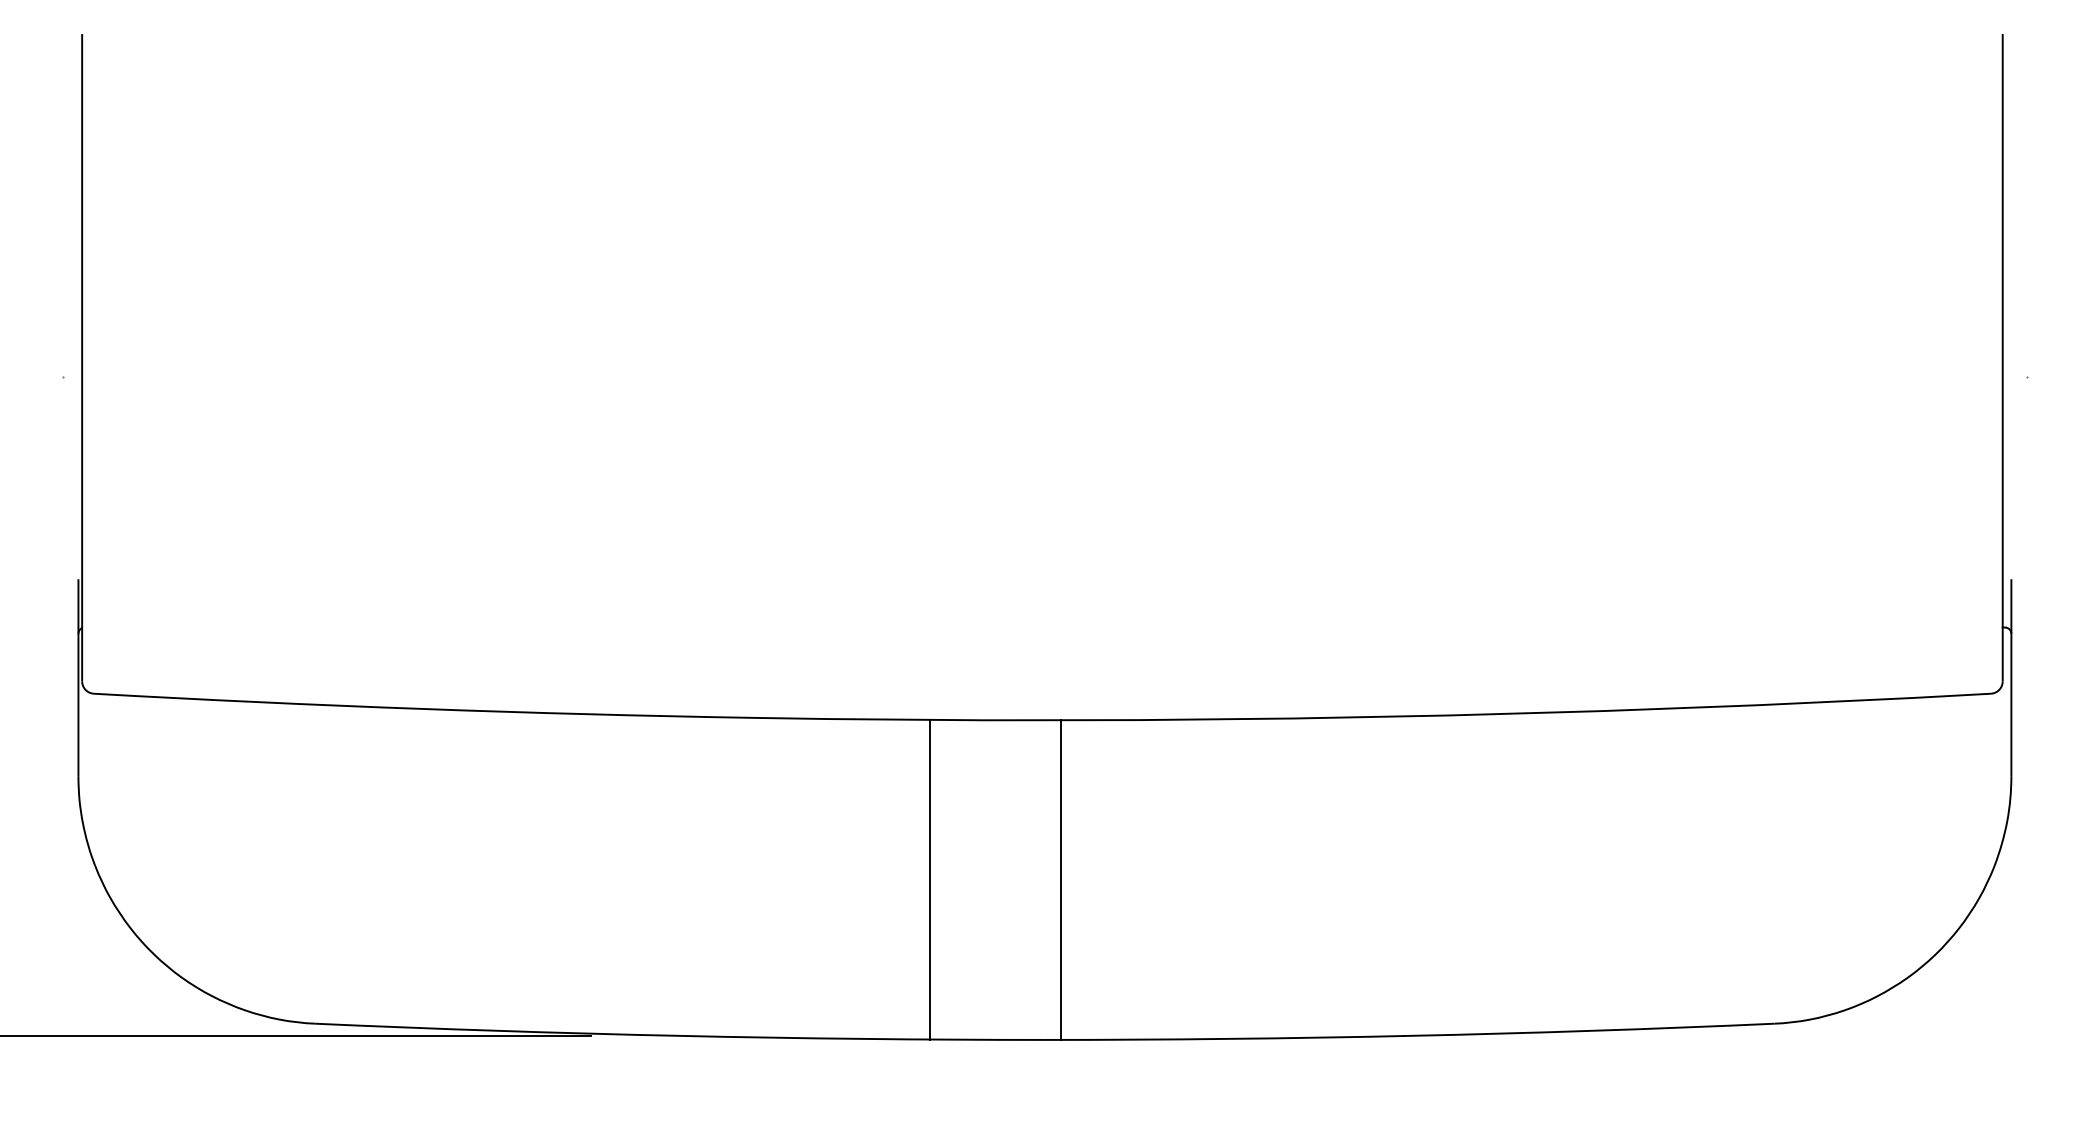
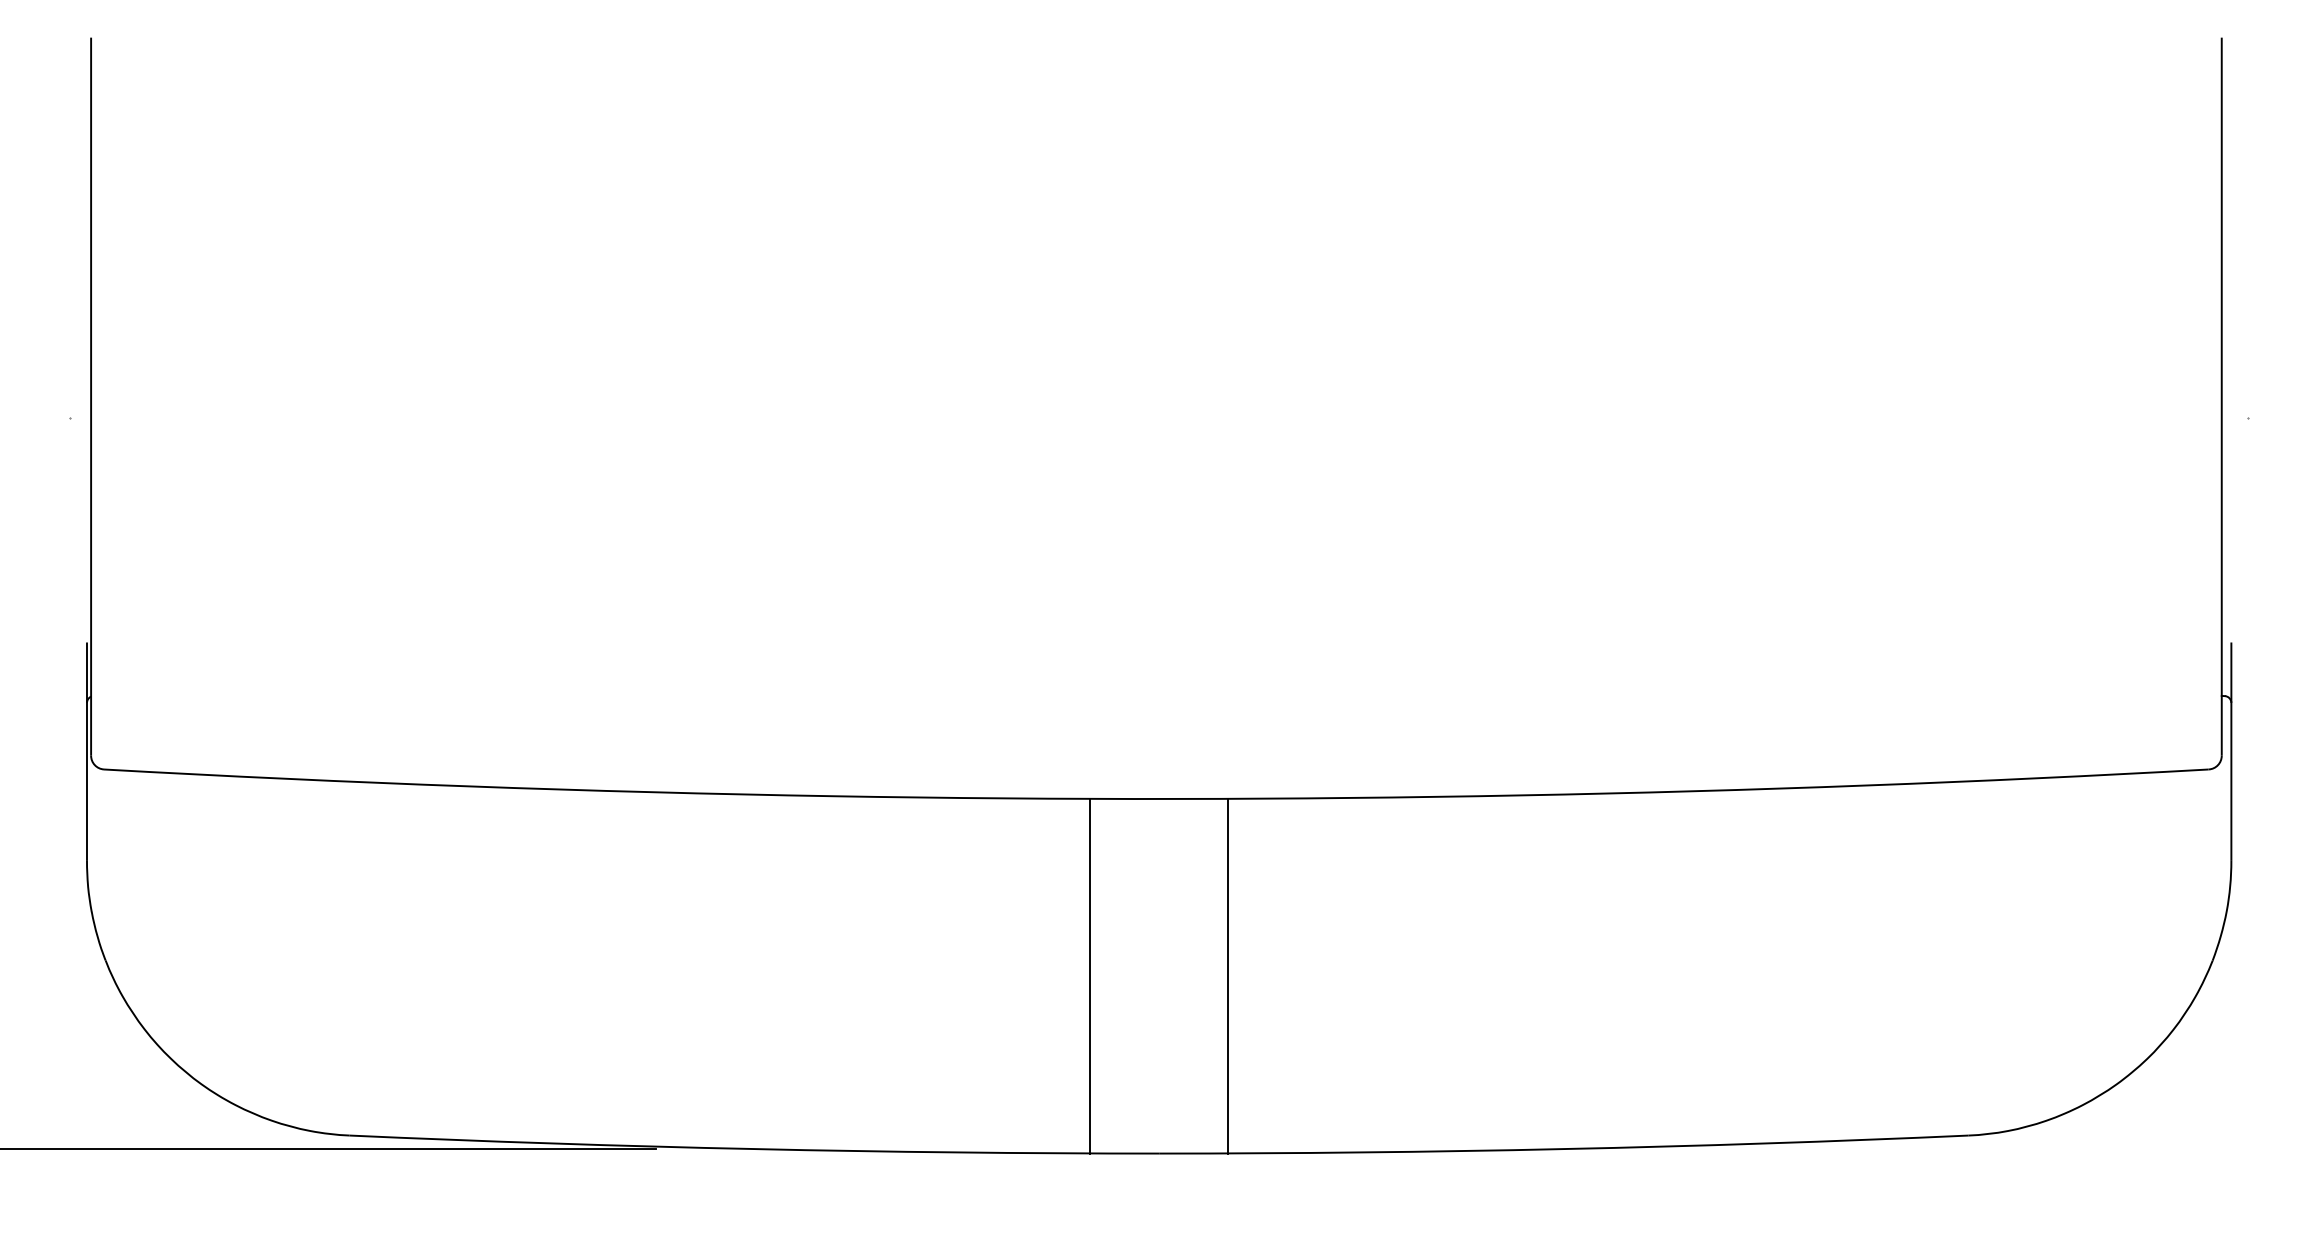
line: (929, 879) -> (1090, 975), moved
line: (1060, 879) -> (1227, 975), moved

